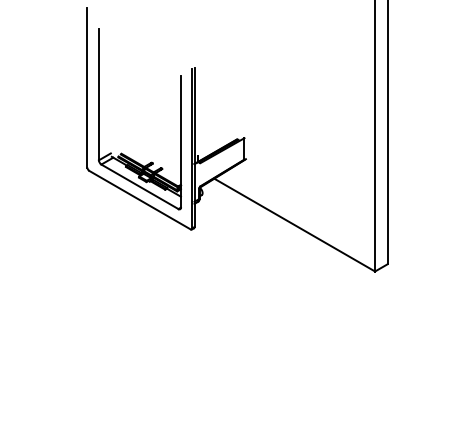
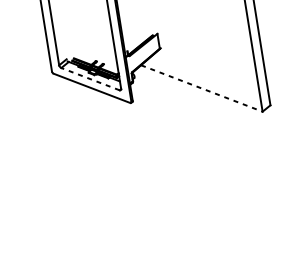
line: (139, 186) -> (90, 78), solid -> dashed
line: (294, 225) -> (201, 88), solid -> dashed

